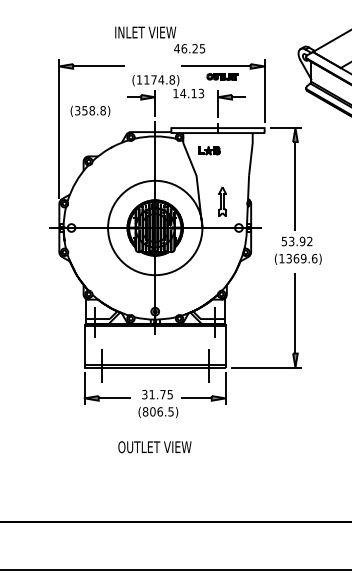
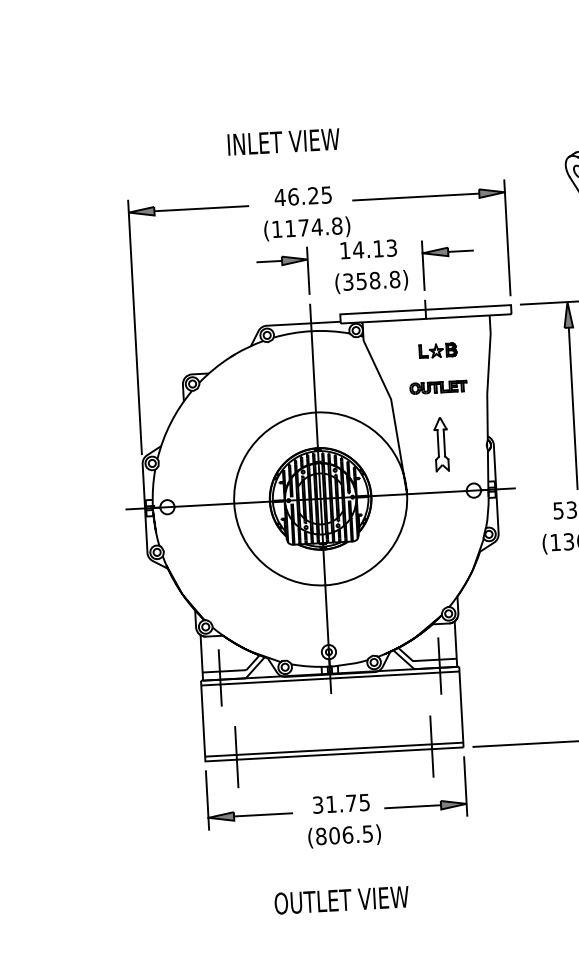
text: (189, 48) -> (302, 195), moved
part: (222, 76) -> (438, 386), moved
text: (90, 110) -> (371, 280), moved
part: (209, 150) -> (437, 350), moved

